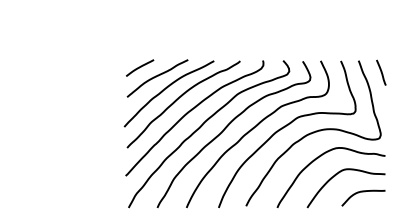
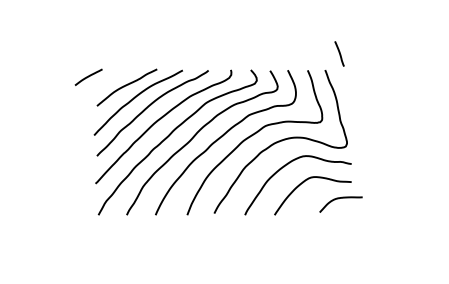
line: (139, 67) -> (88, 76), moved
line: (381, 72) -> (339, 53), moved
curve: (360, 192) -> (338, 199), moved

